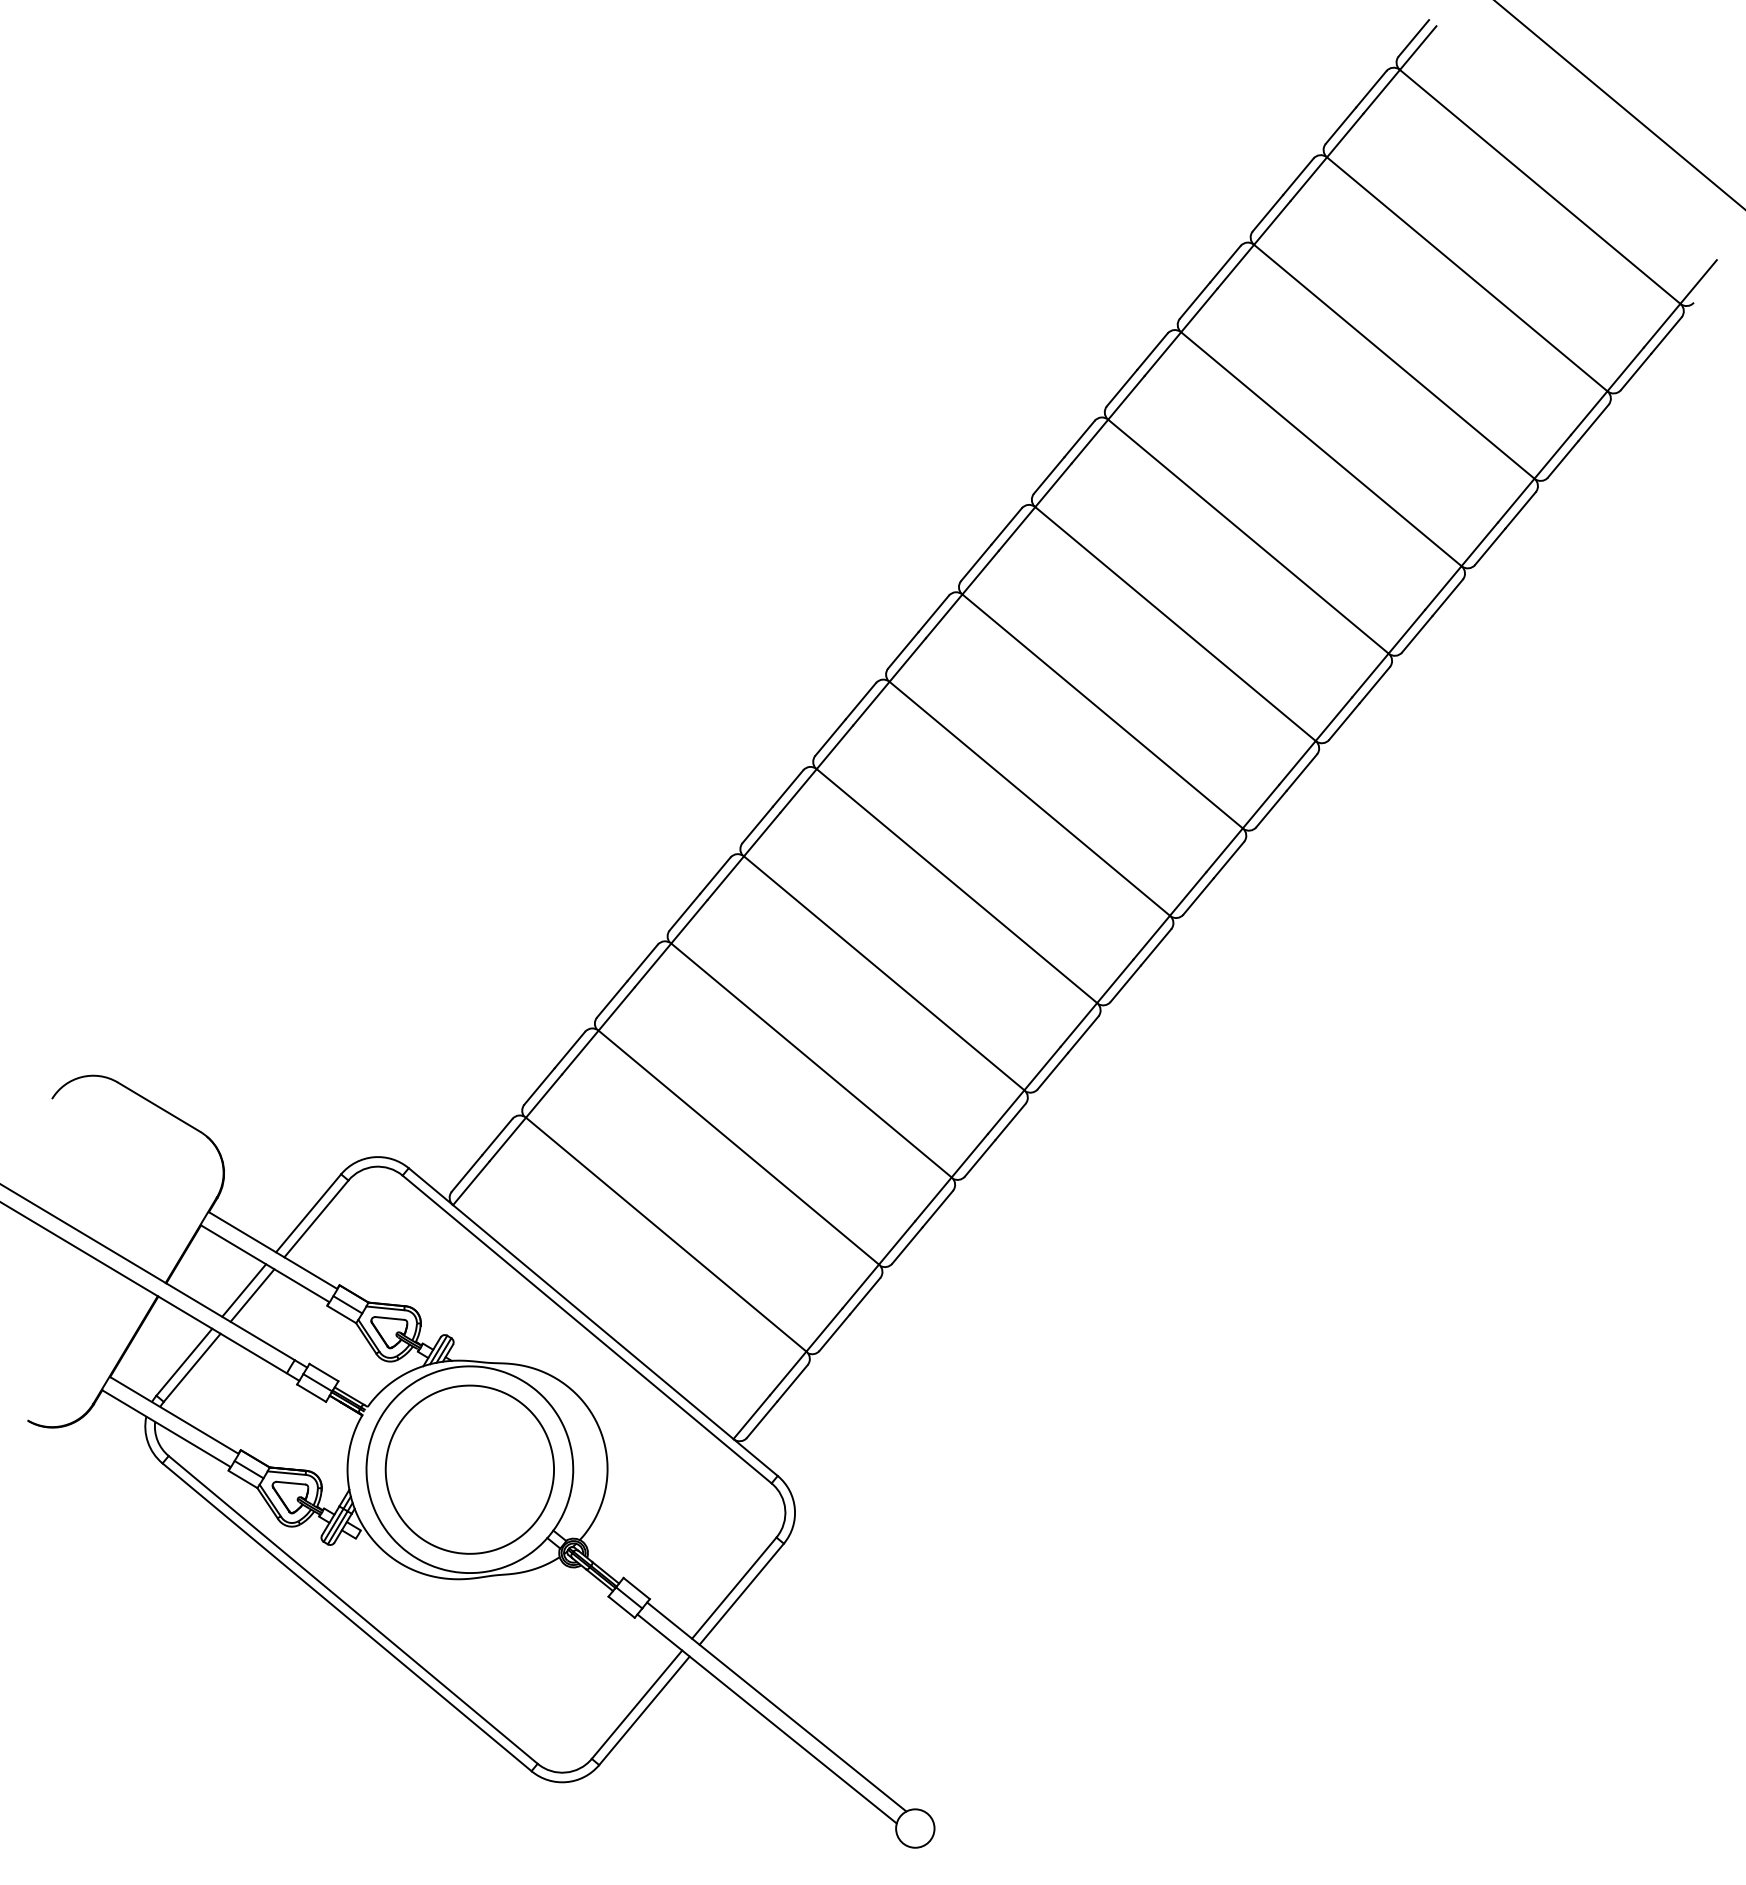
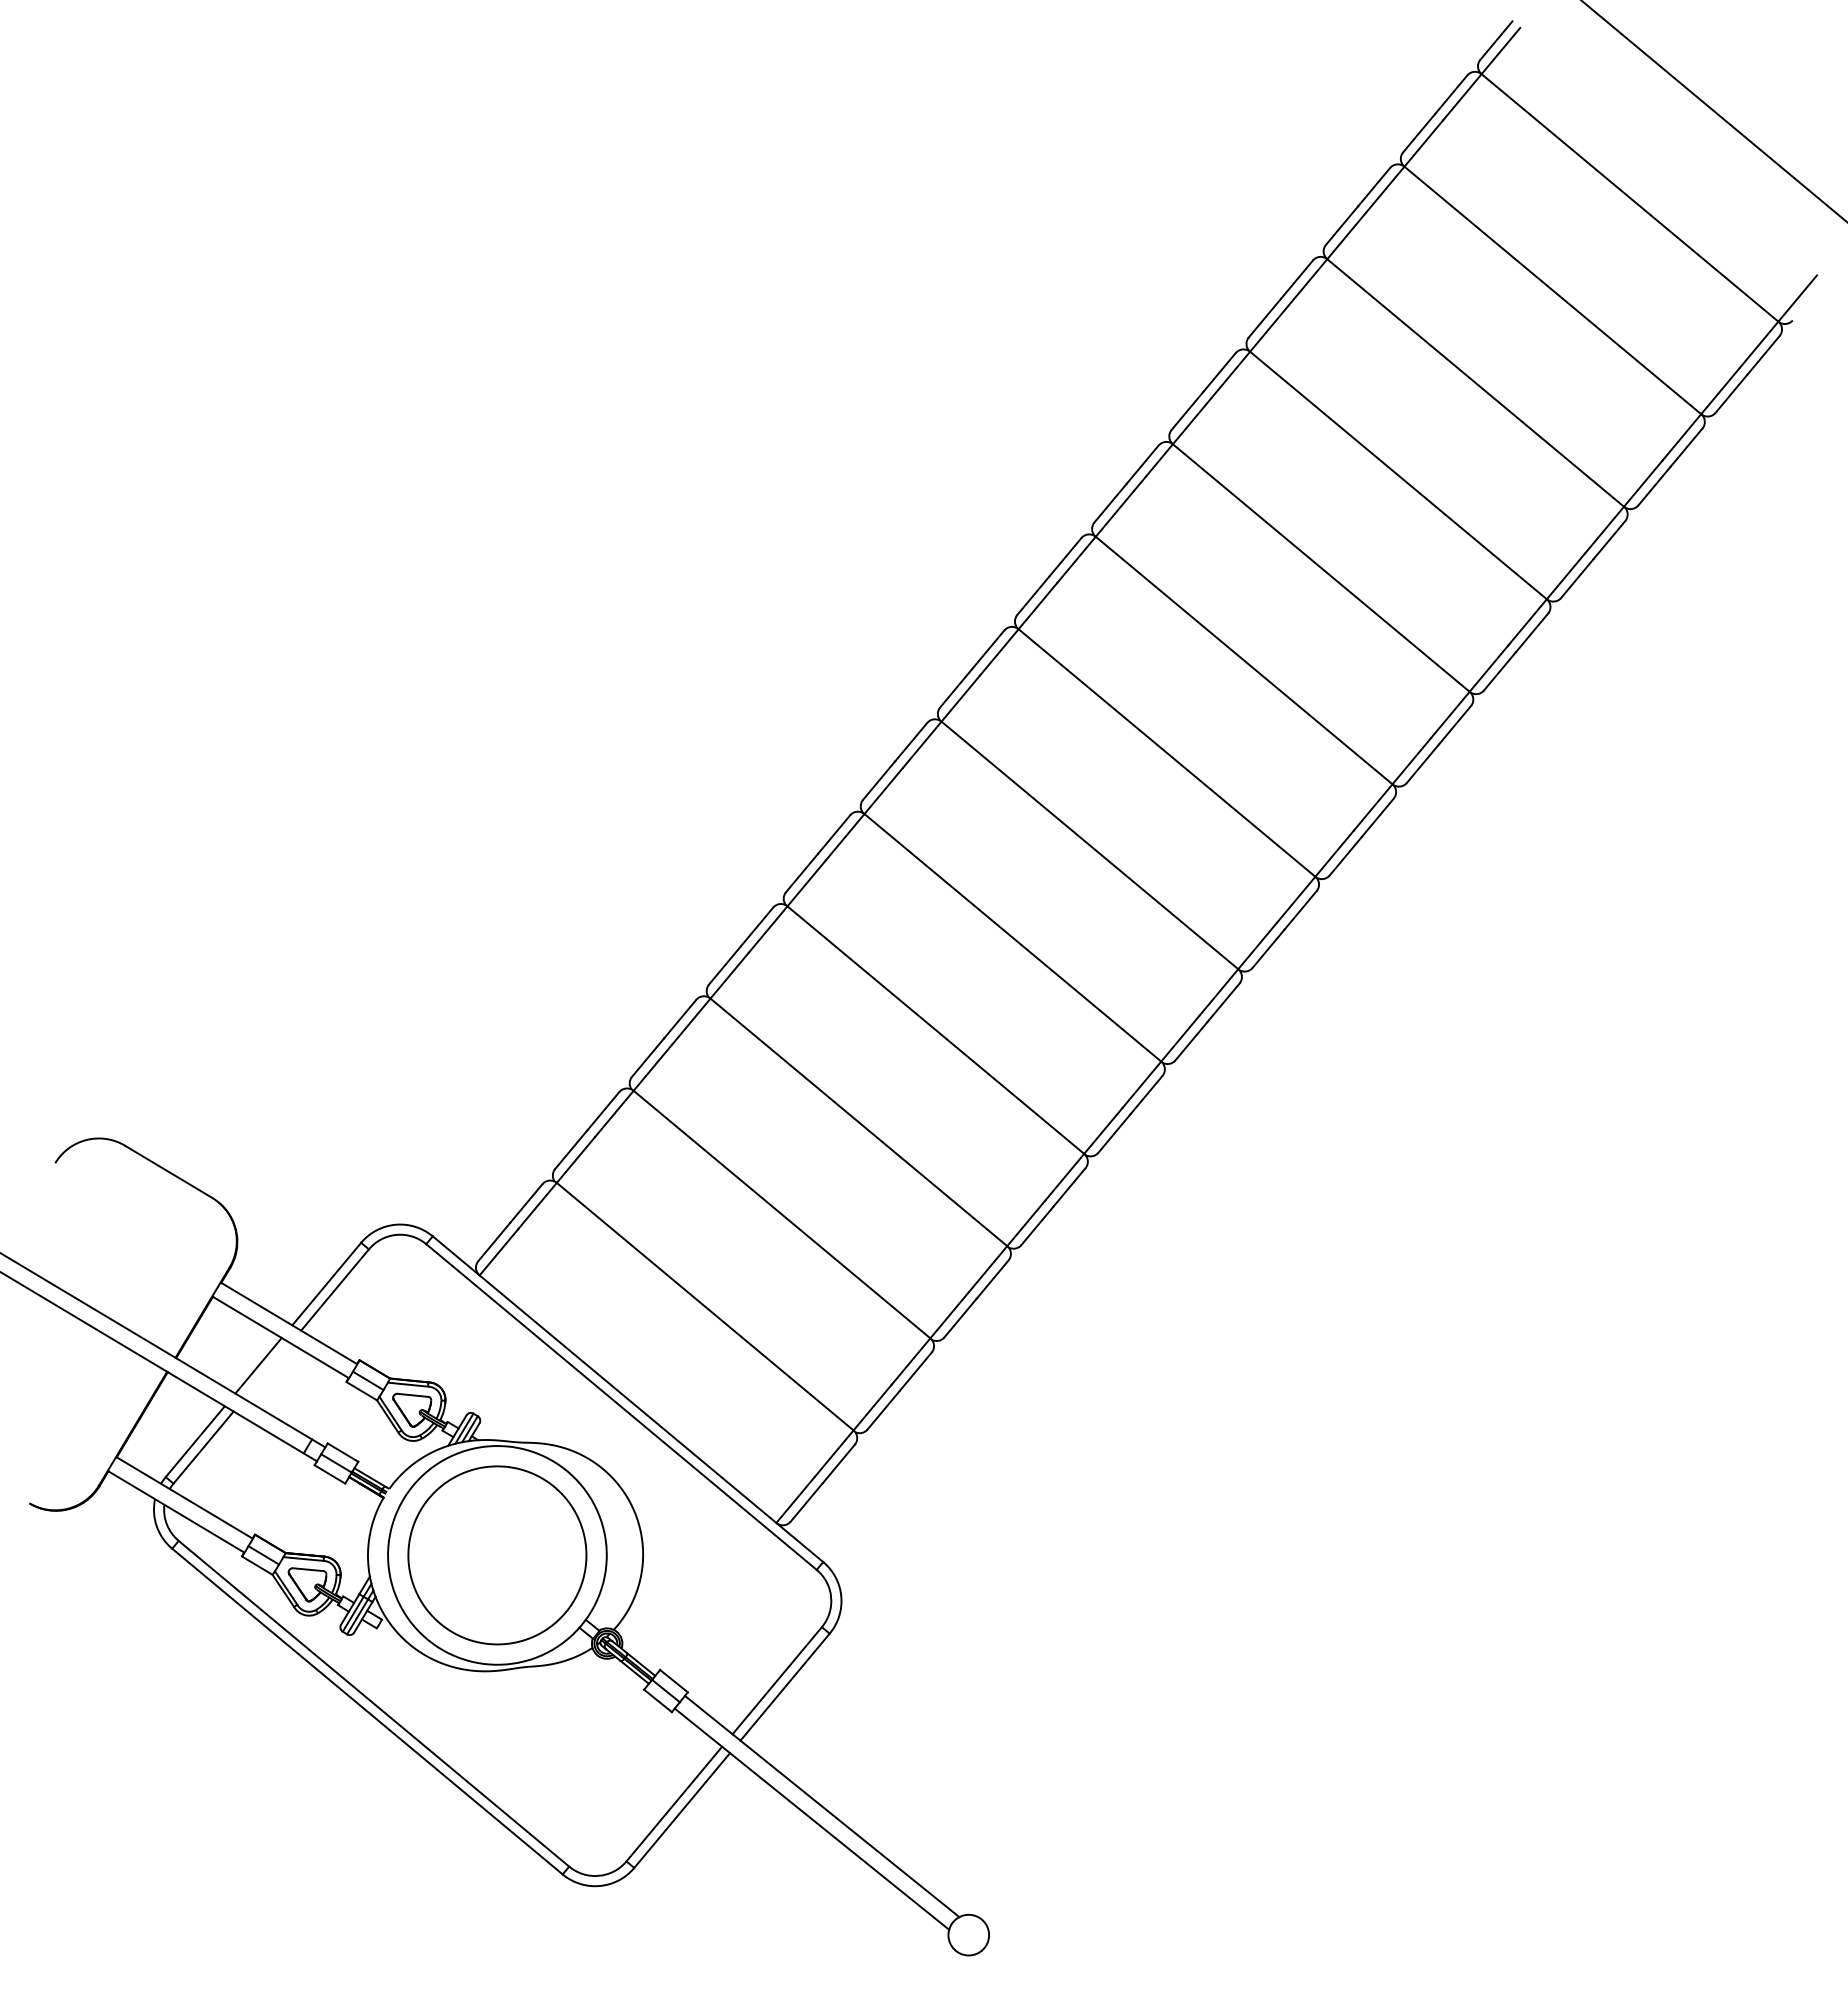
line: (252, 1294) -> (267, 1370), removed

